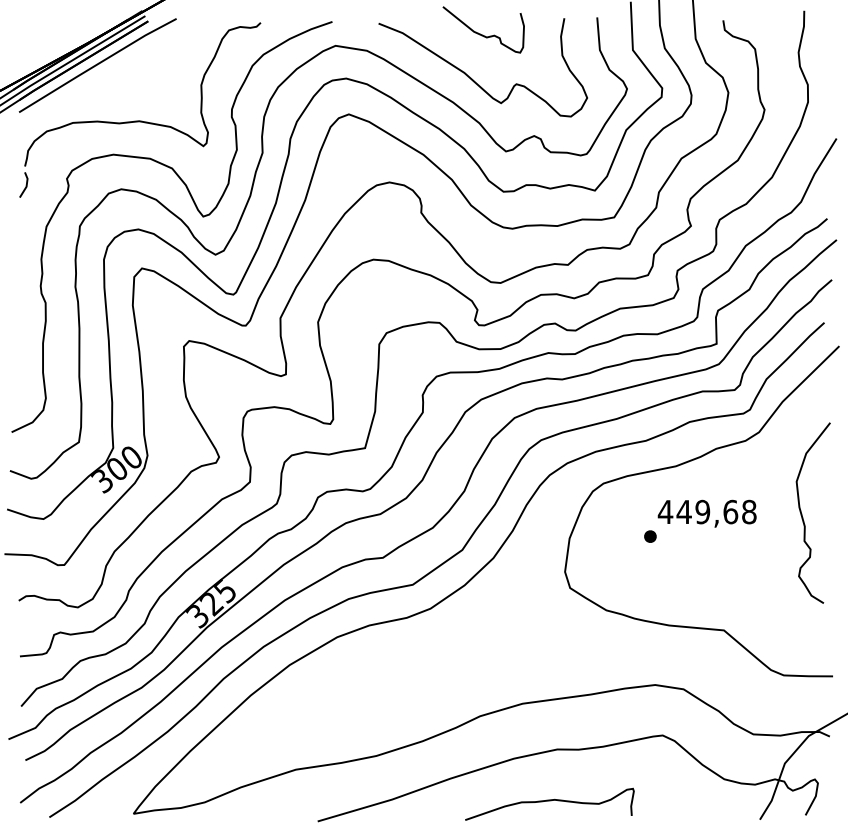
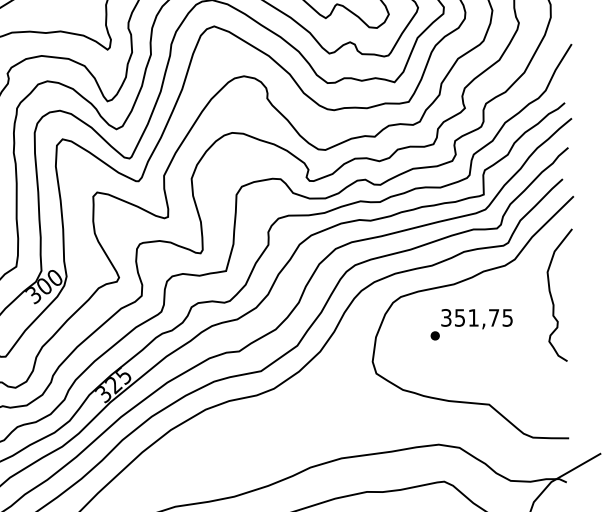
text: (706, 511) -> (476, 317), 449,68 -> 351,75
curve: (802, 513) -> (551, 295), moved

